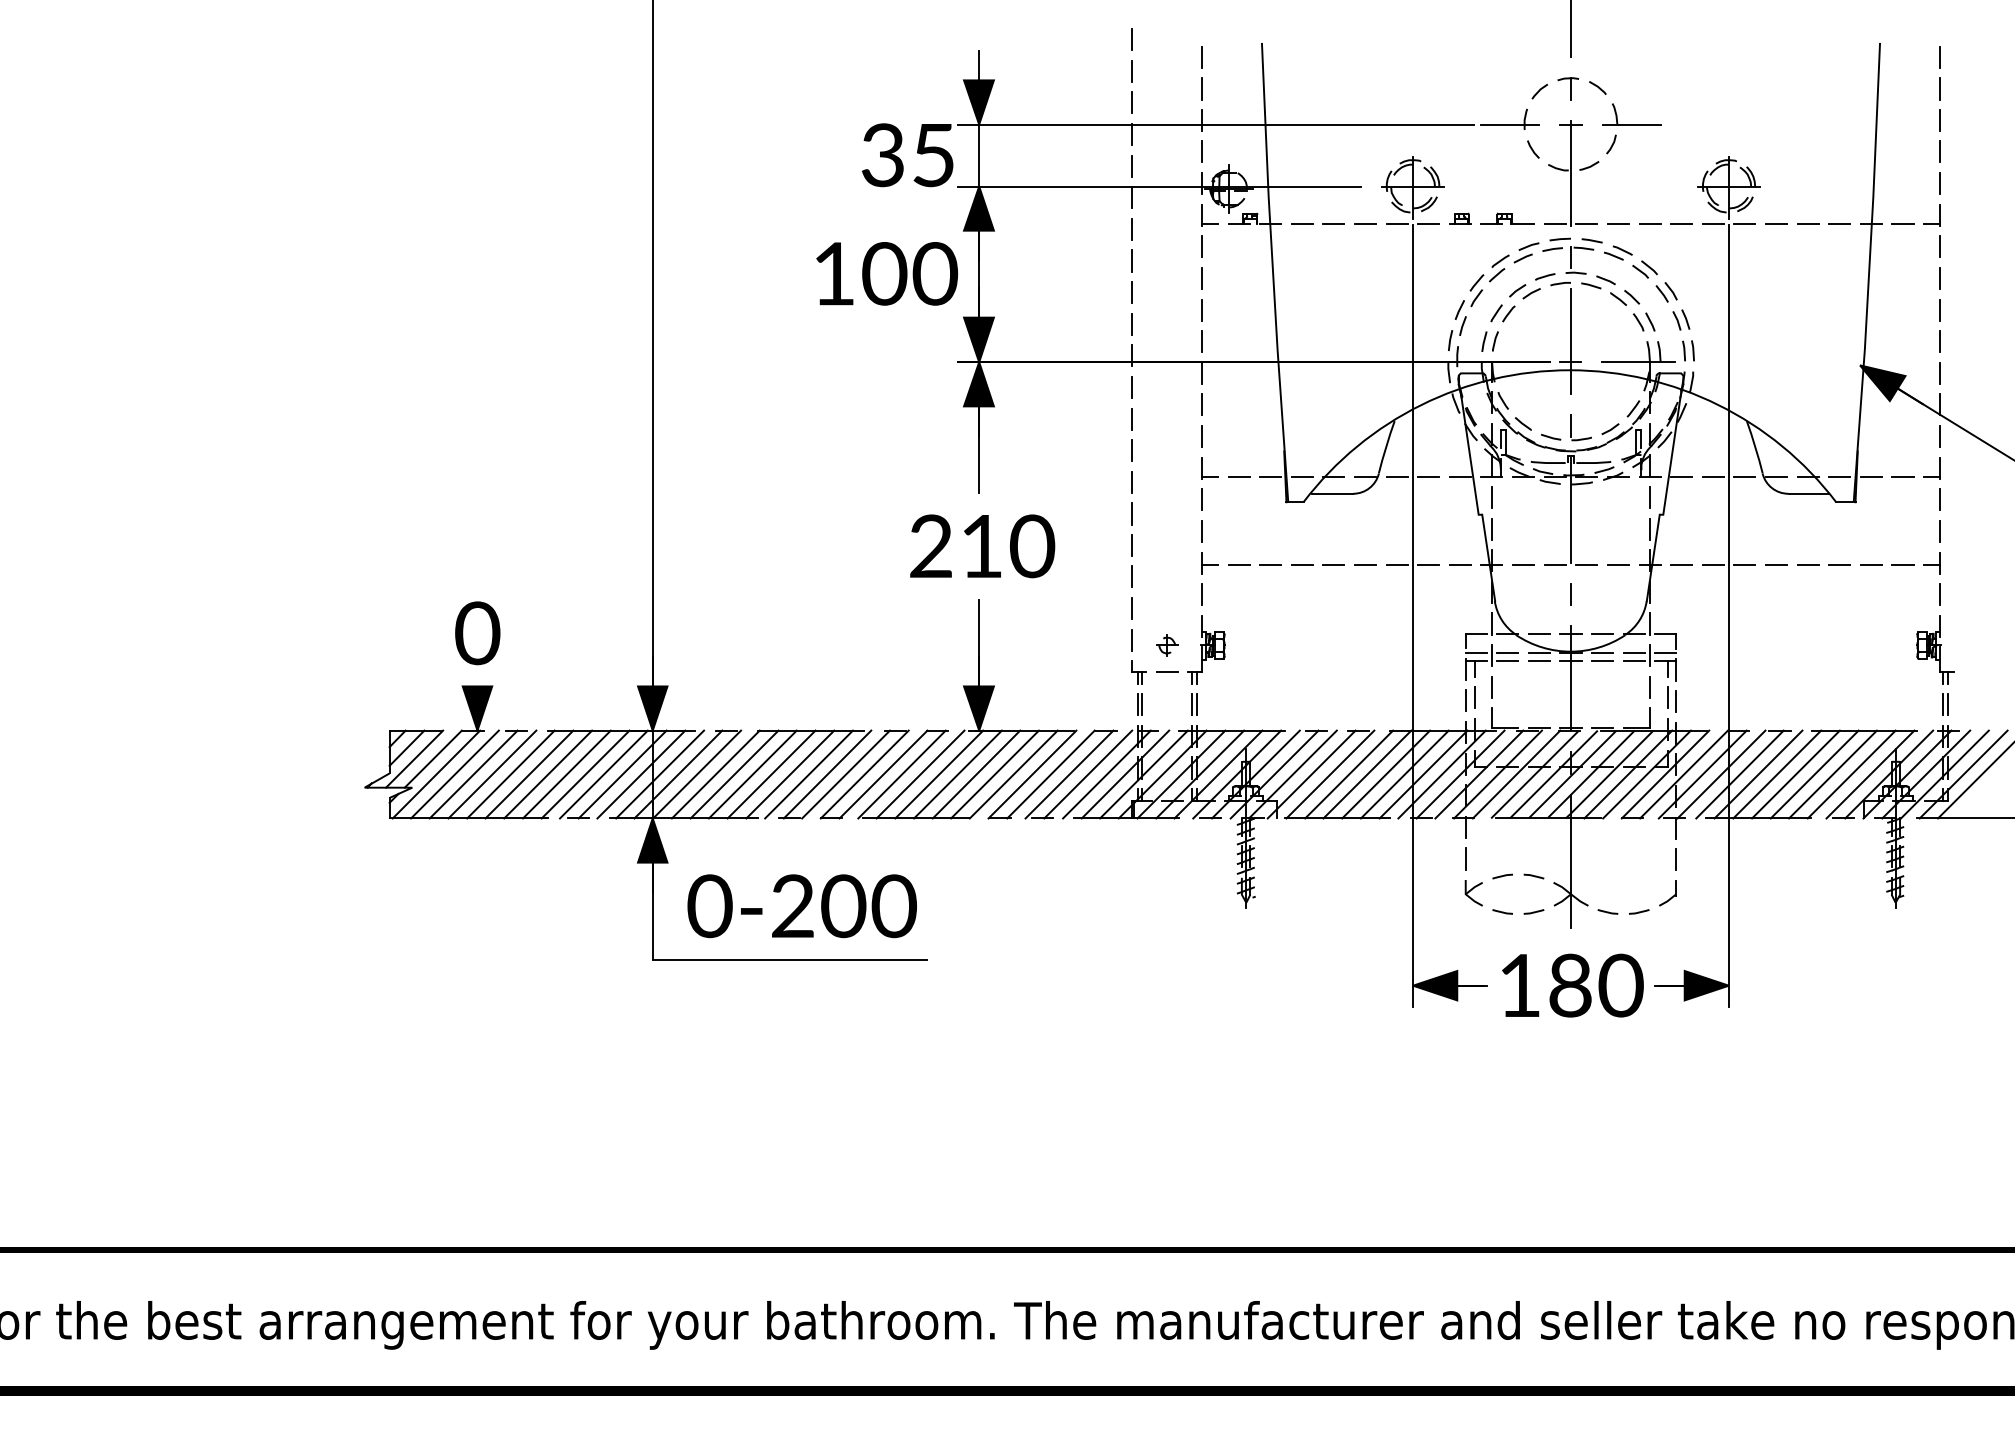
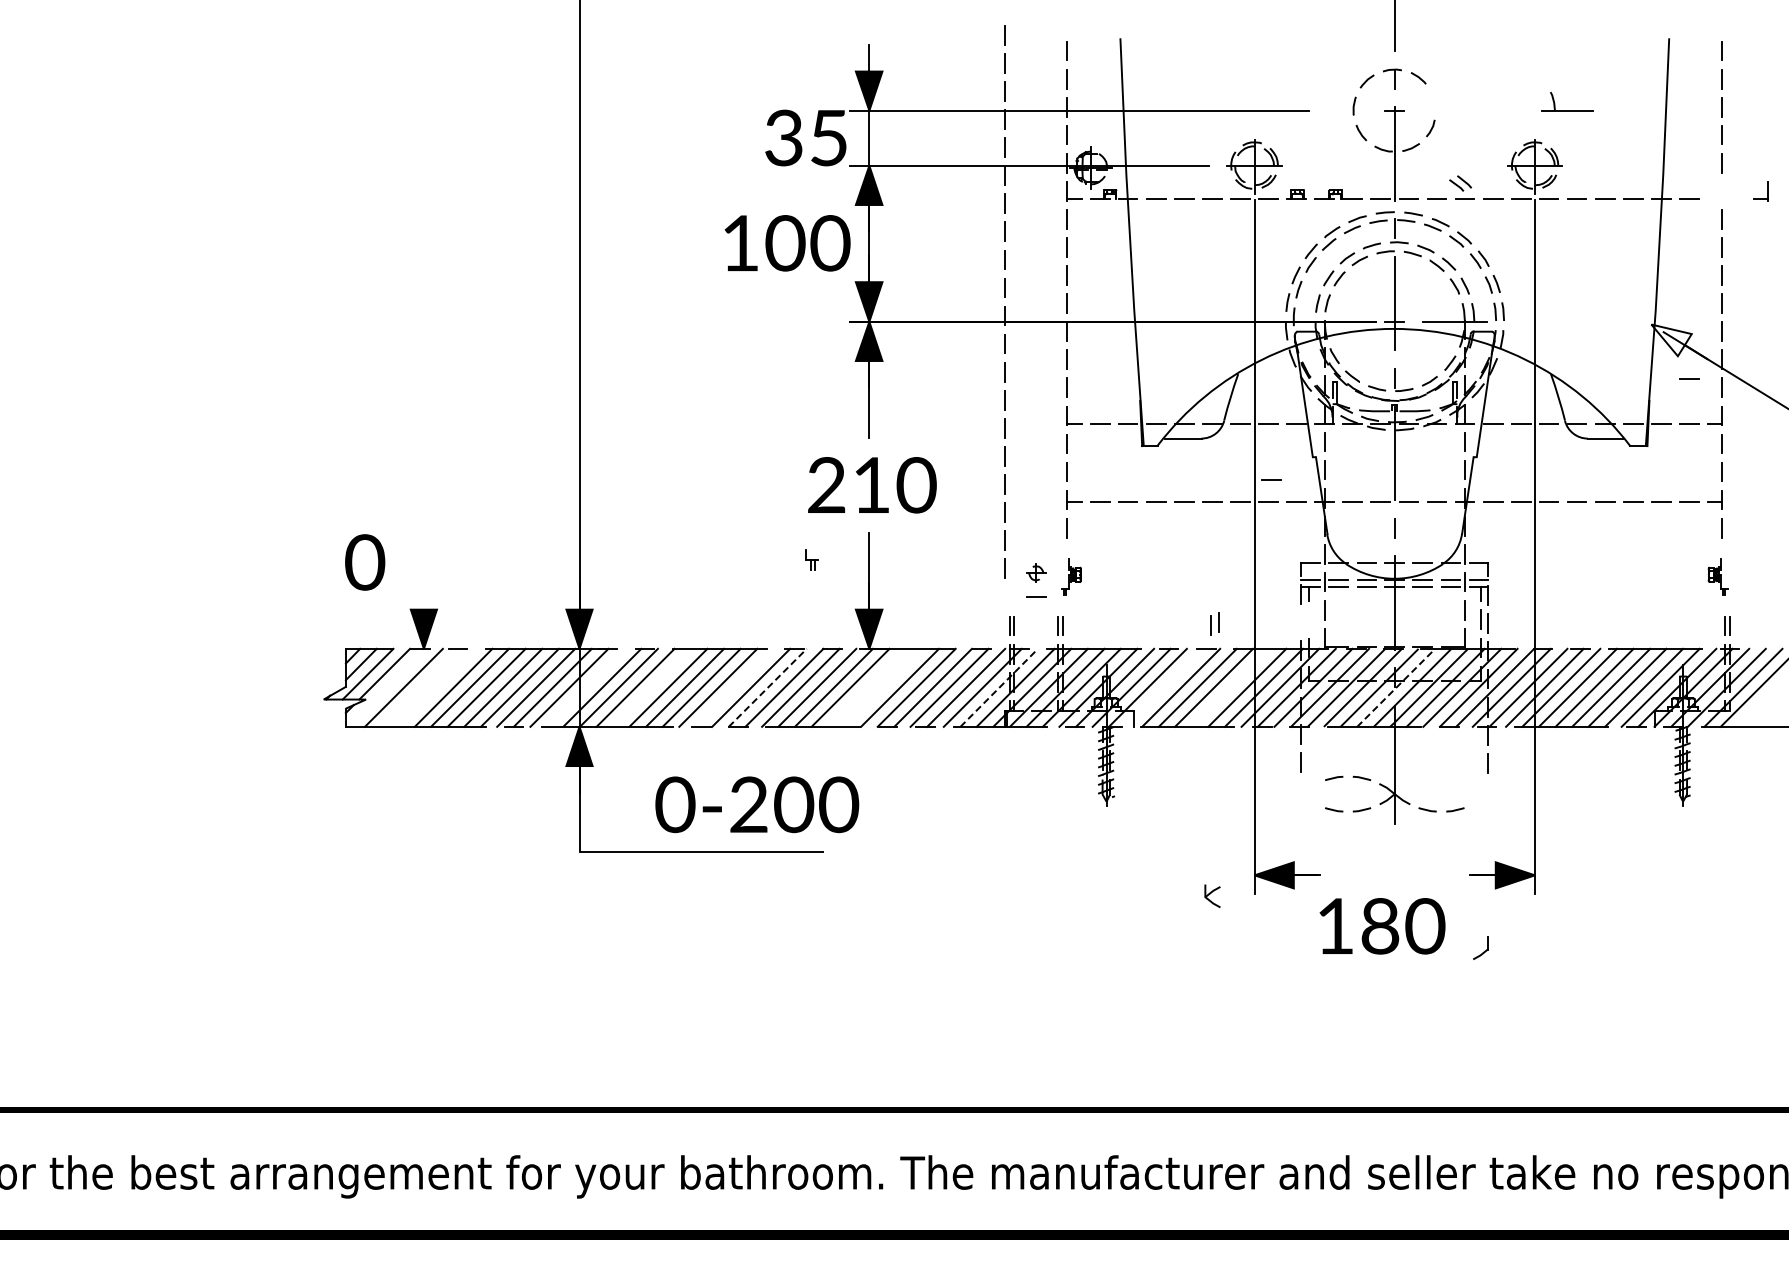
line: (1509, 124) -> (1340, 110), removed
part: (1631, 124) -> (1567, 110), moved
part: (1644, 206) -> (1460, 183), added
part: (1938, 215) -> (1767, 191), moved
fill: (1882, 383) -> (1671, 340), removed
line: (1902, 426) -> (1689, 378), added
line: (1432, 539) -> (1271, 479), added
text: (478, 633) -> (365, 562), moved
part: (1206, 649) -> (1071, 576), size x0.6
part: (1935, 649) -> (1718, 576), size x0.6
part: (1138, 671) -> (811, 559), moved
part: (1469, 698) -> (1214, 623), moved
line: (436, 774) -> (387, 687), removed
line: (473, 774) -> (420, 687), removed
line: (492, 774) -> (437, 687), removed
line: (660, 774) -> (586, 687), removed
line: (734, 774) -> (652, 687), removed
line: (827, 774) -> (734, 687), removed
line: (865, 774) -> (768, 687), solid -> dashed
line: (975, 774) -> (866, 687), removed
line: (995, 774) -> (883, 687), removed
line: (1125, 774) -> (999, 687), solid -> dashed
line: (1311, 774) -> (1164, 687), removed
line: (1385, 774) -> (1230, 687), removed
line: (1572, 774) -> (1396, 687), solid -> dashed
part: (1473, 892) -> (1212, 895), moved
part: (1667, 892) -> (1480, 947), moved
text: (802, 905) -> (757, 804), moved
text: (1572, 985) -> (1382, 926), moved

